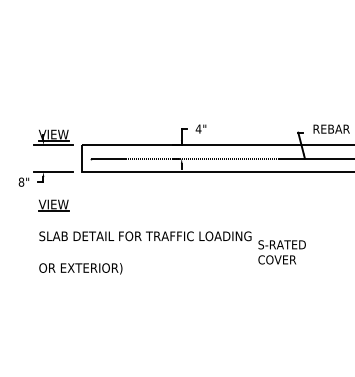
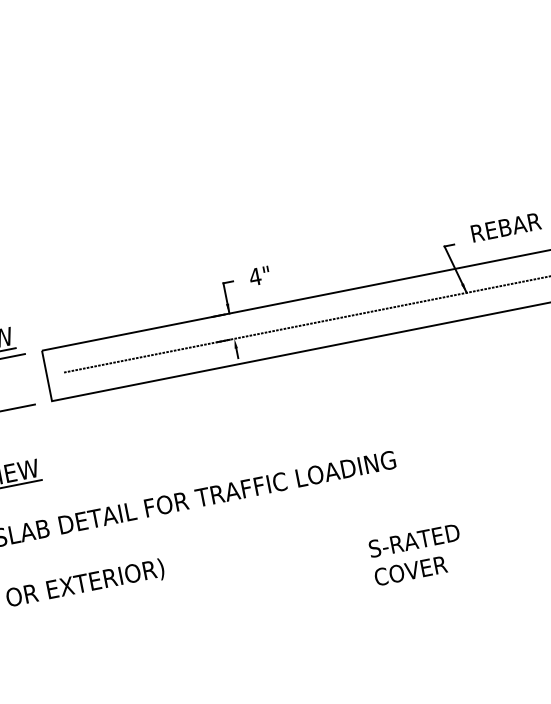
text: (281, 252) -> (415, 555), moved

